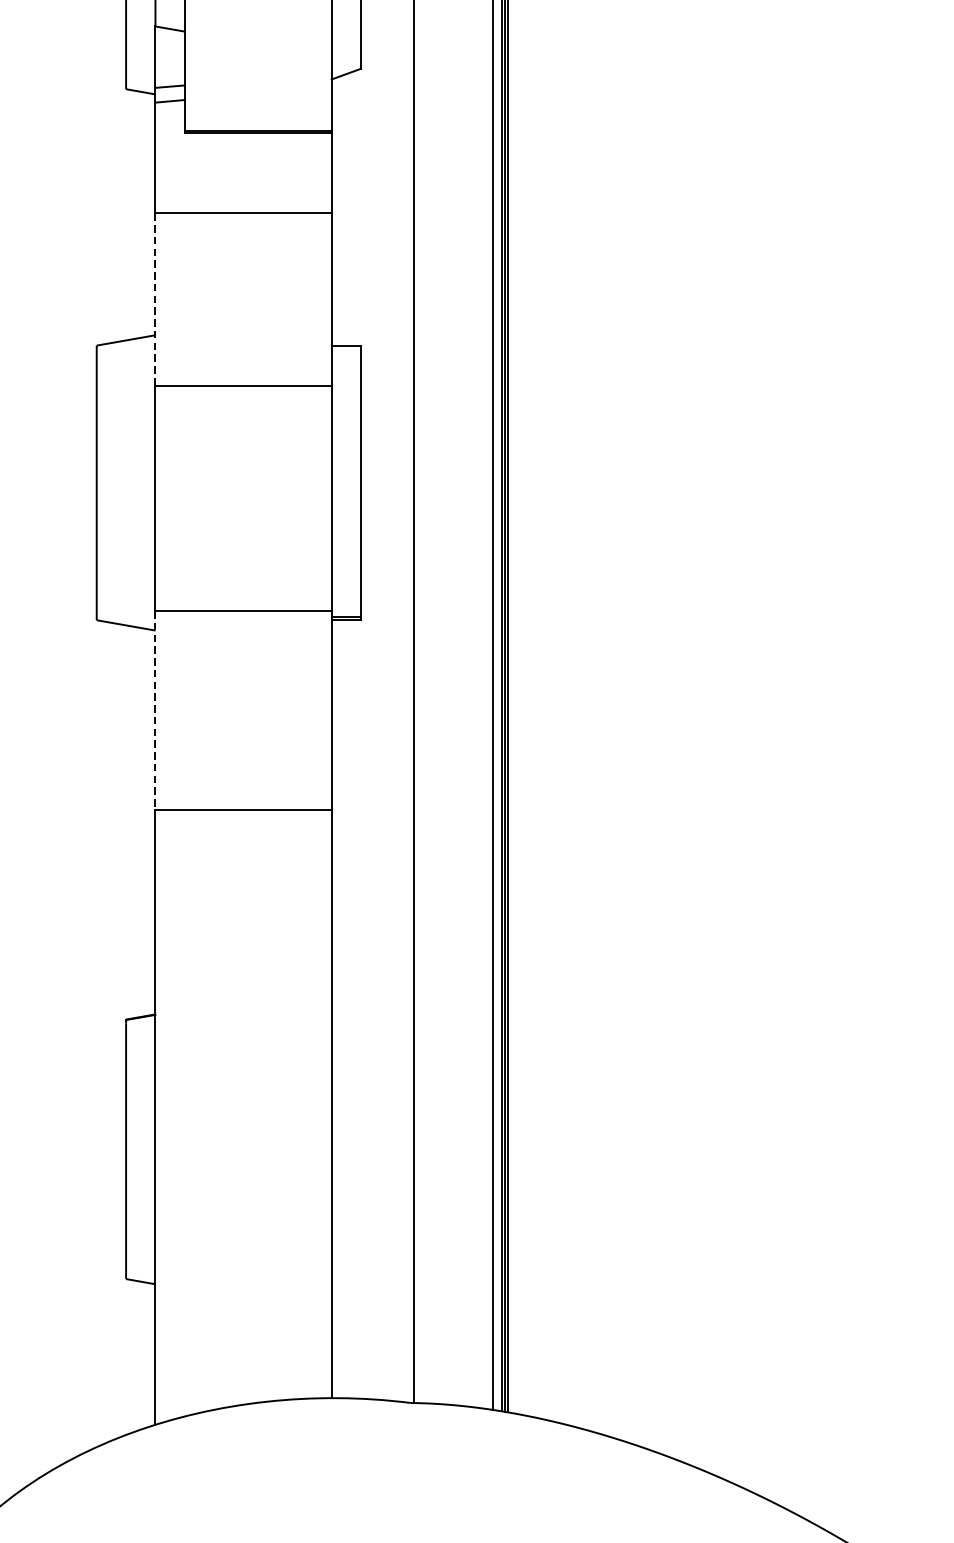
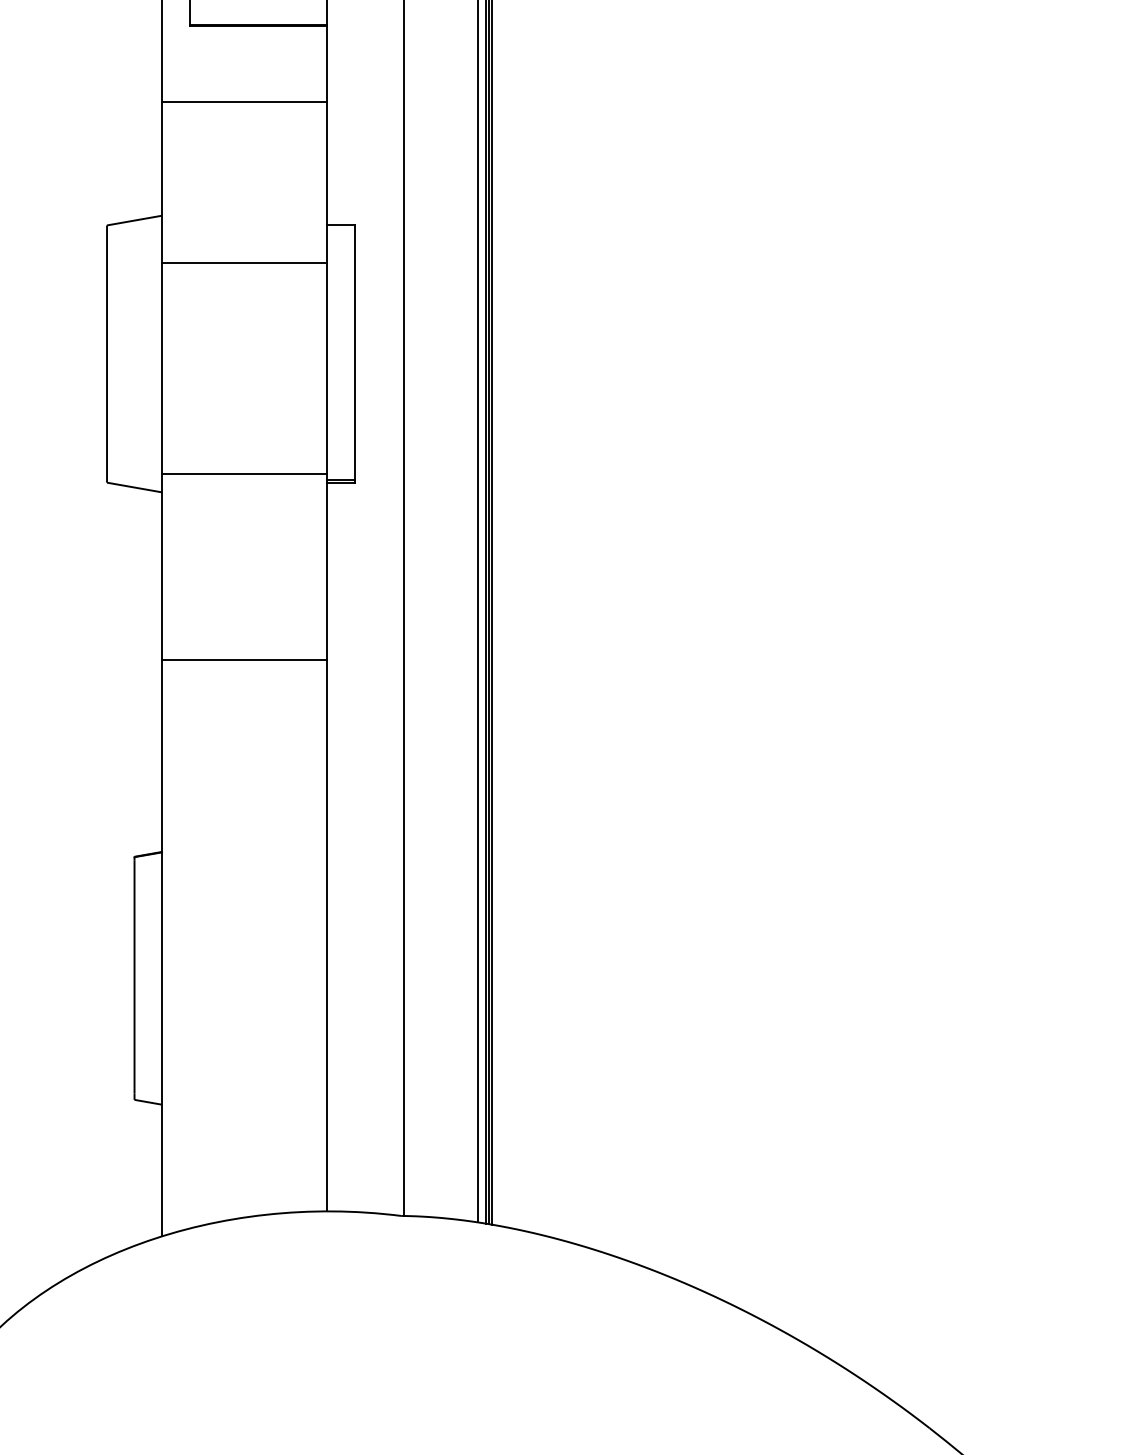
line: (155, 299) -> (162, 182), dashed -> solid
line: (155, 710) -> (162, 567), dashed -> solid

